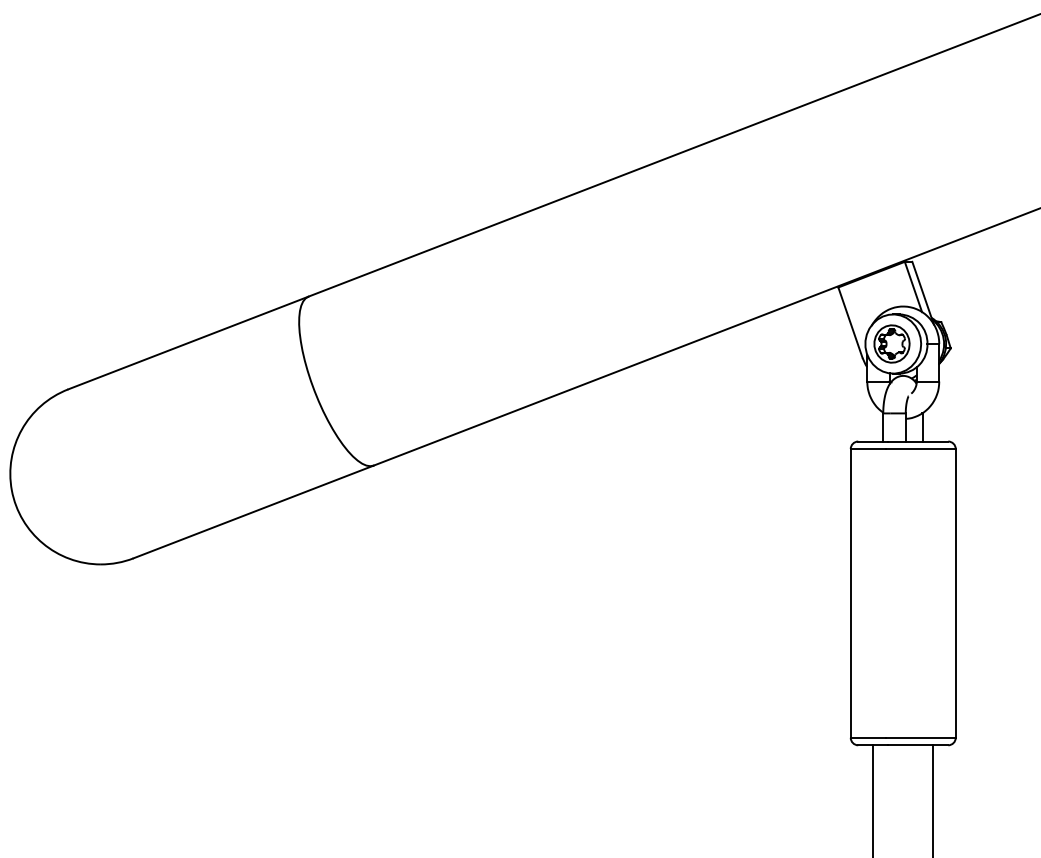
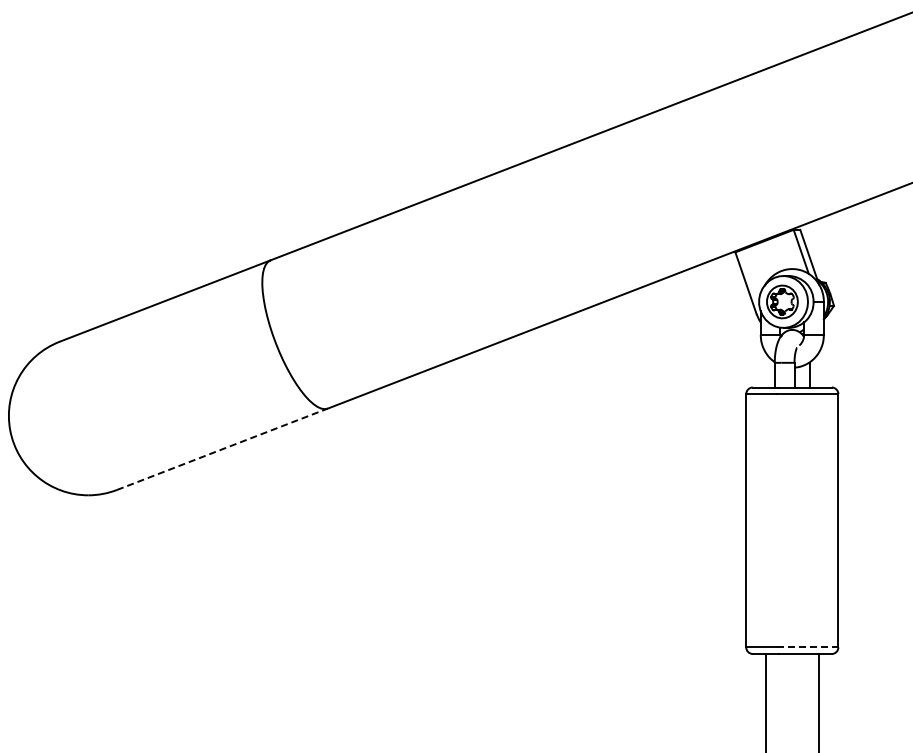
line: (253, 512) -> (222, 449), solid -> dashed
line: (920, 737) -> (807, 647), solid -> dashed

